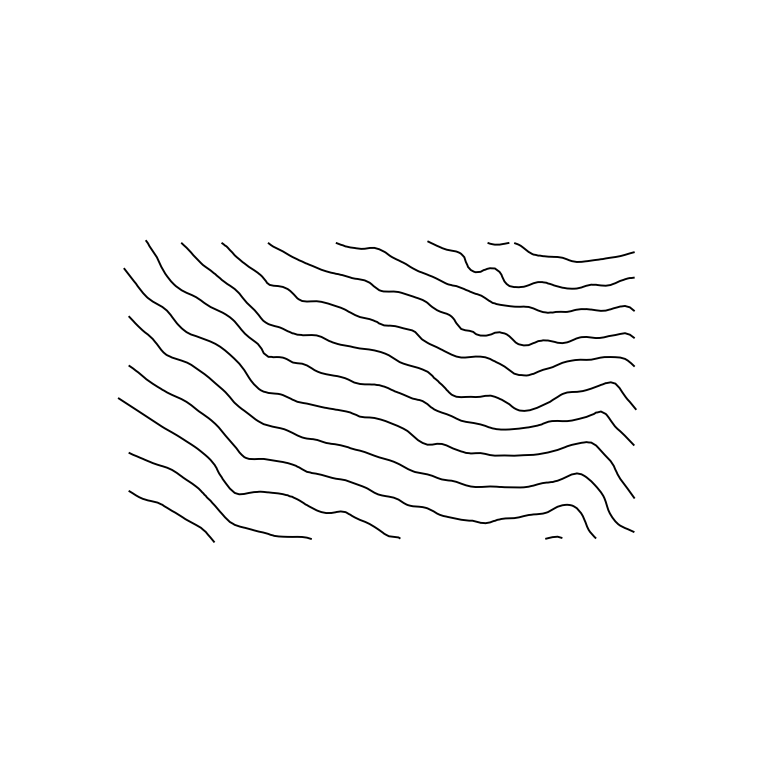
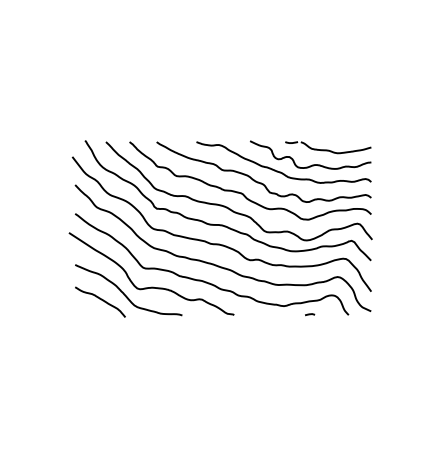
curve: (554, 537) -> (310, 314), moved

